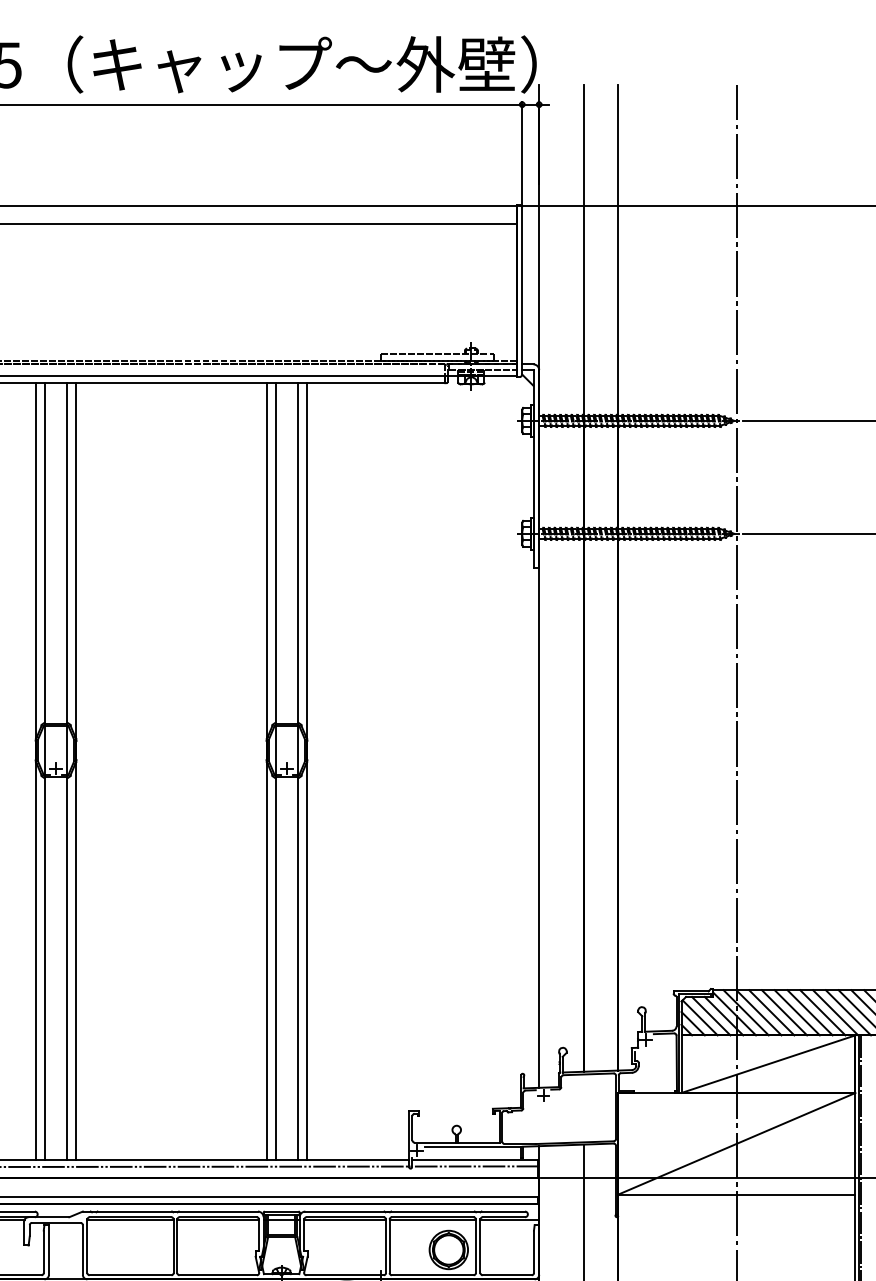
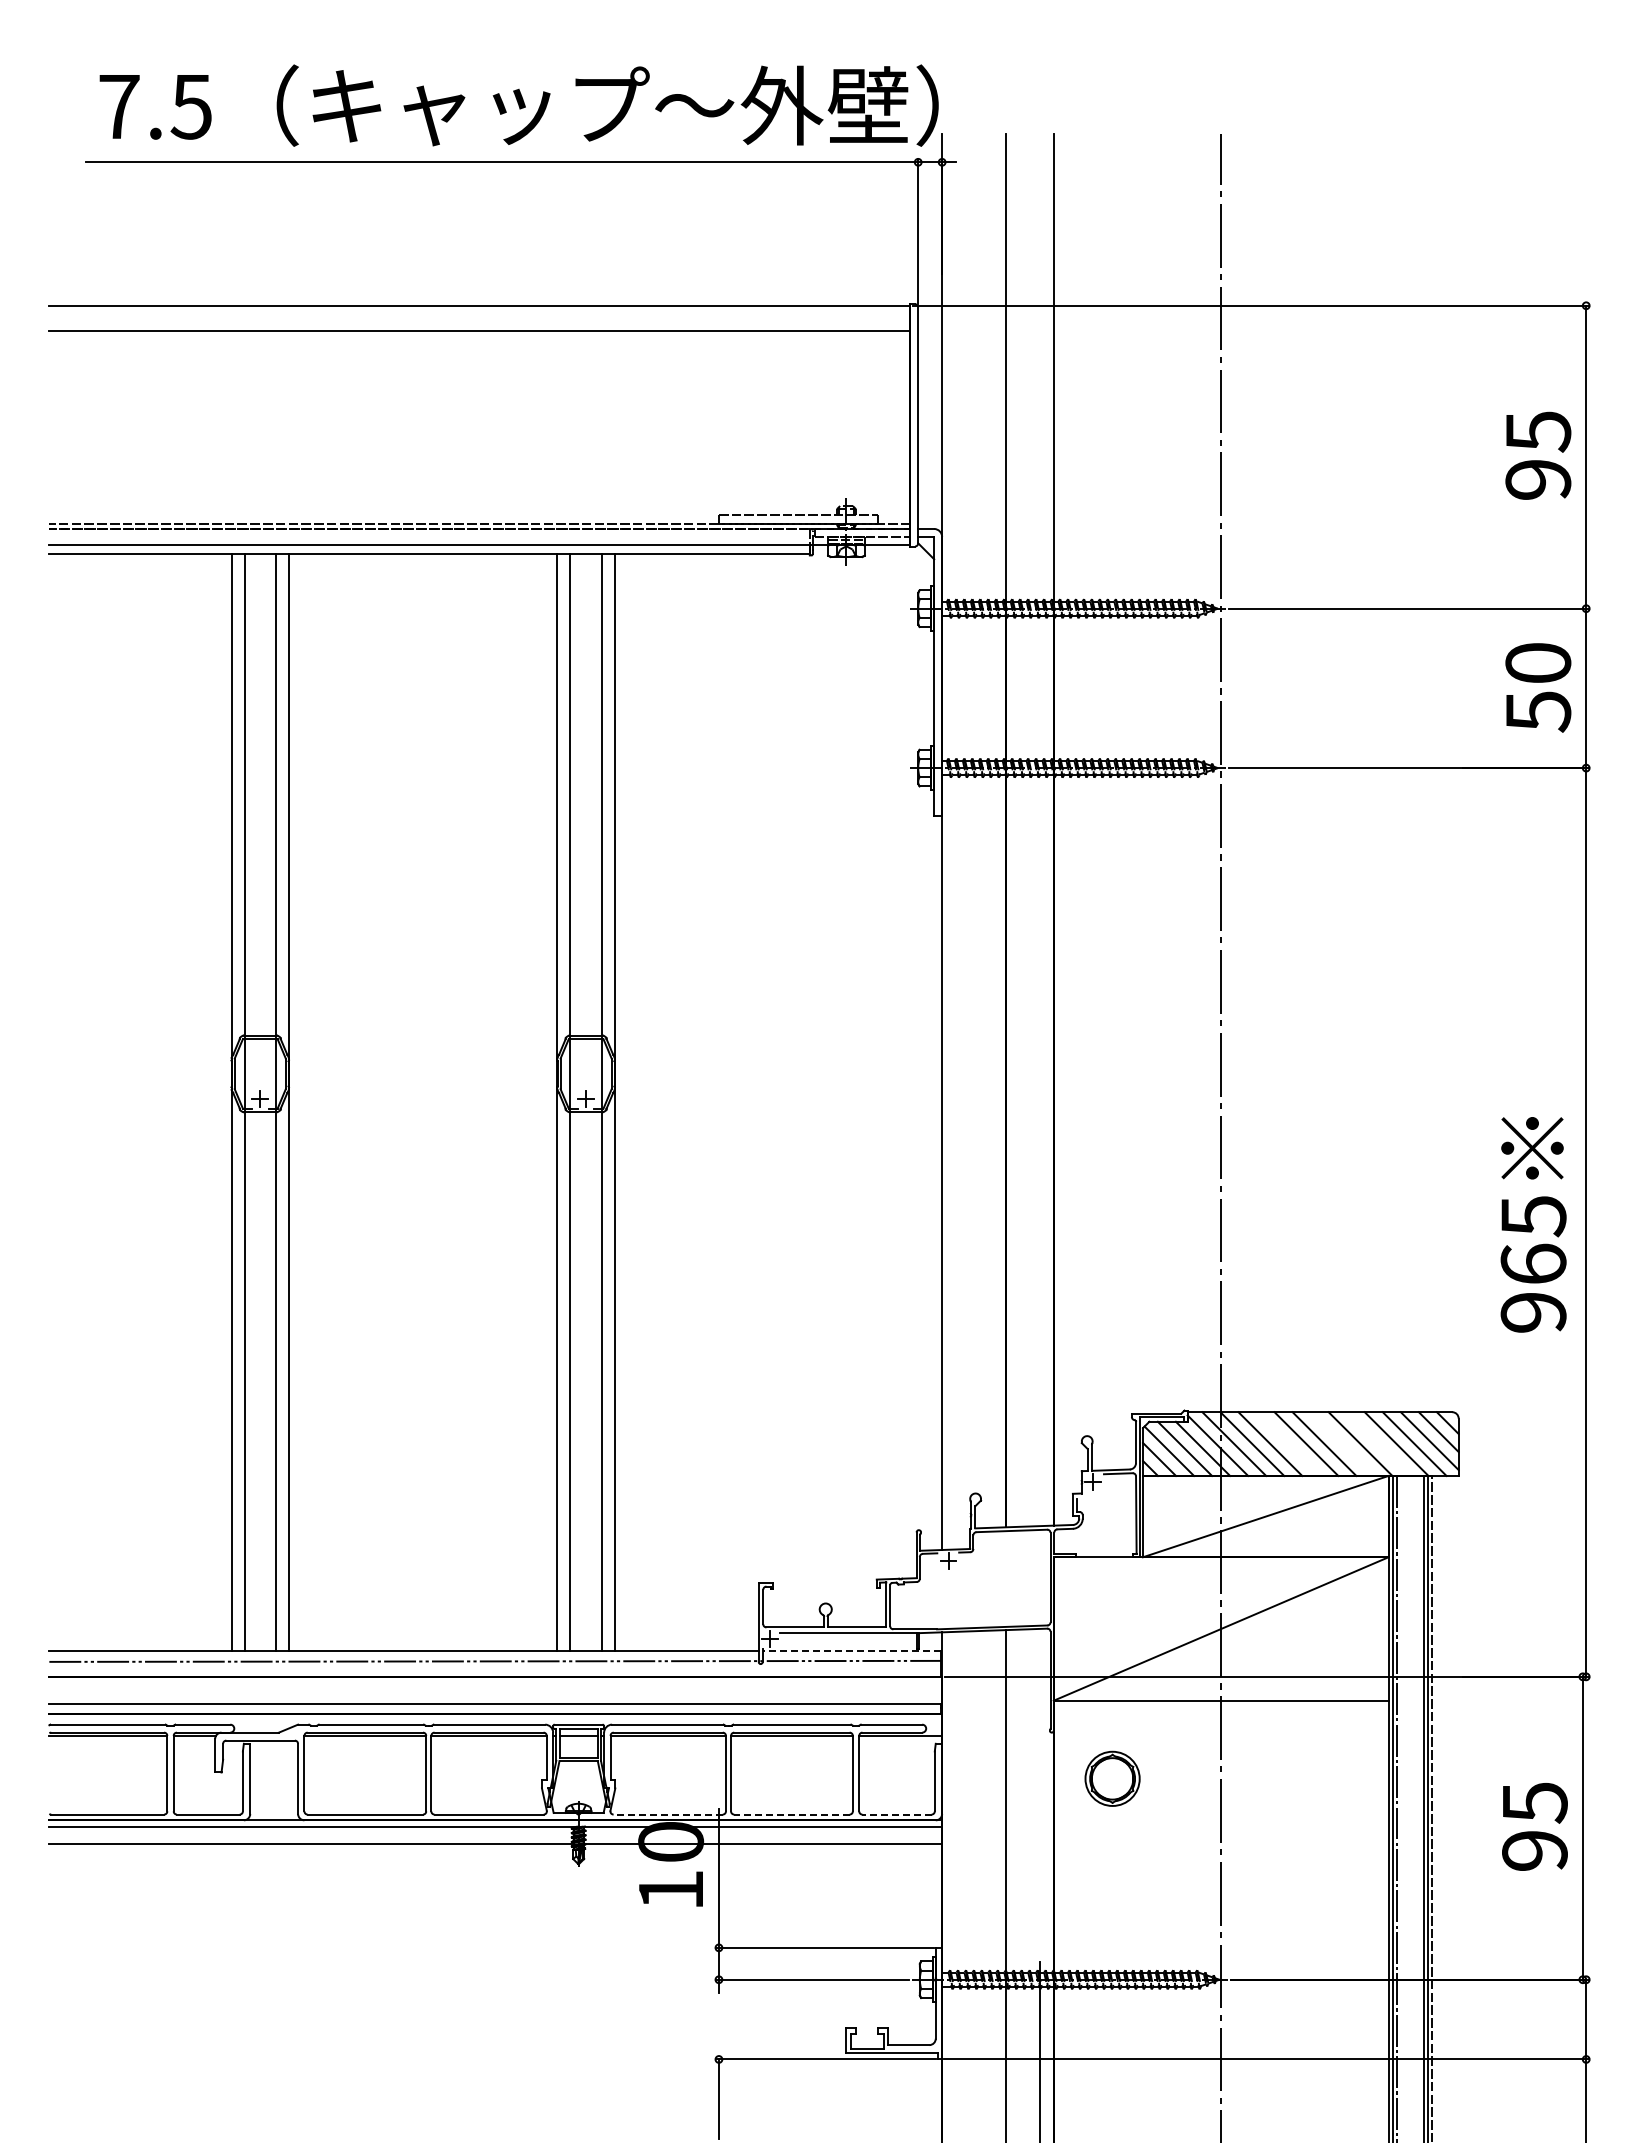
line: (784, 1012) -> (1288, 1443), removed
line: (822, 1012) -> (1342, 1443), removed
line: (848, 1012) -> (1378, 1443), removed
line: (474, 1159) -> (851, 1651), solid -> dashed
part: (448, 1249) -> (1112, 1778), moved
line: (345, 1275) -> (668, 1814), solid -> dashed
line: (432, 1275) -> (791, 1814), solid -> dashed
line: (507, 1275) -> (897, 1814), solid -> dashed

